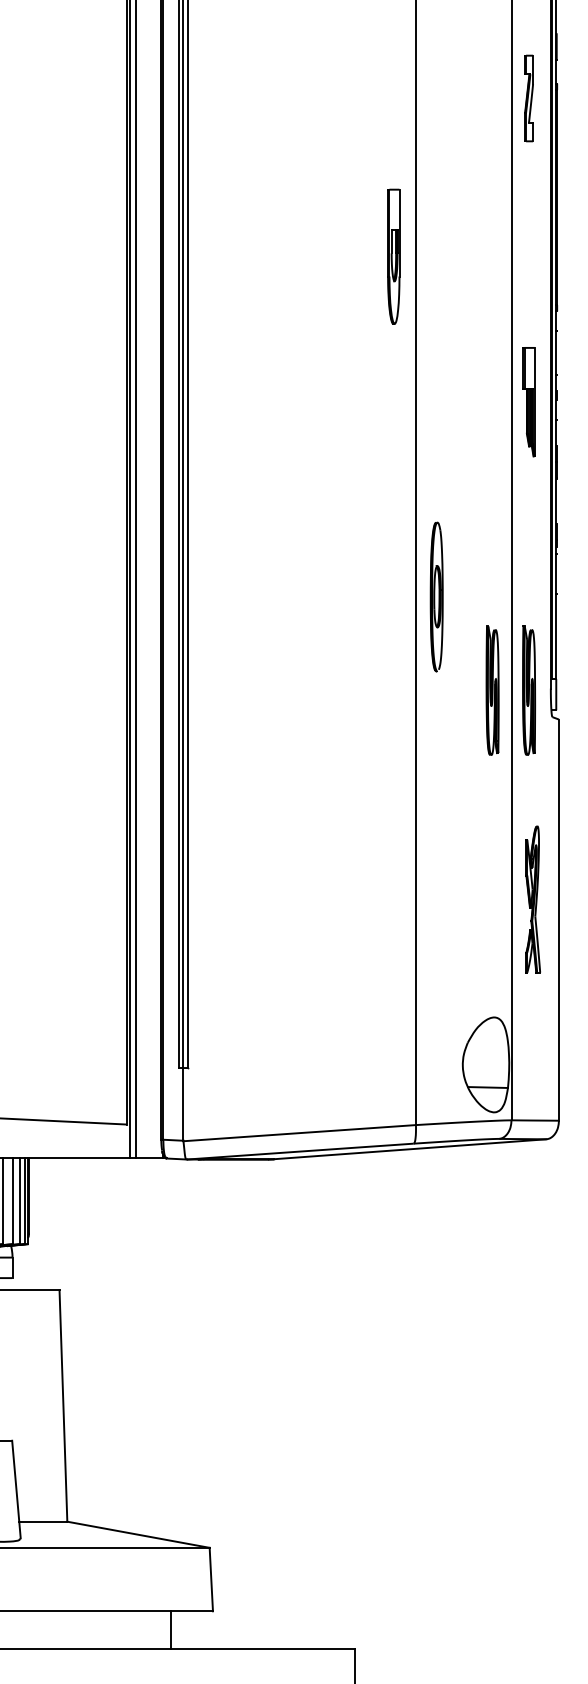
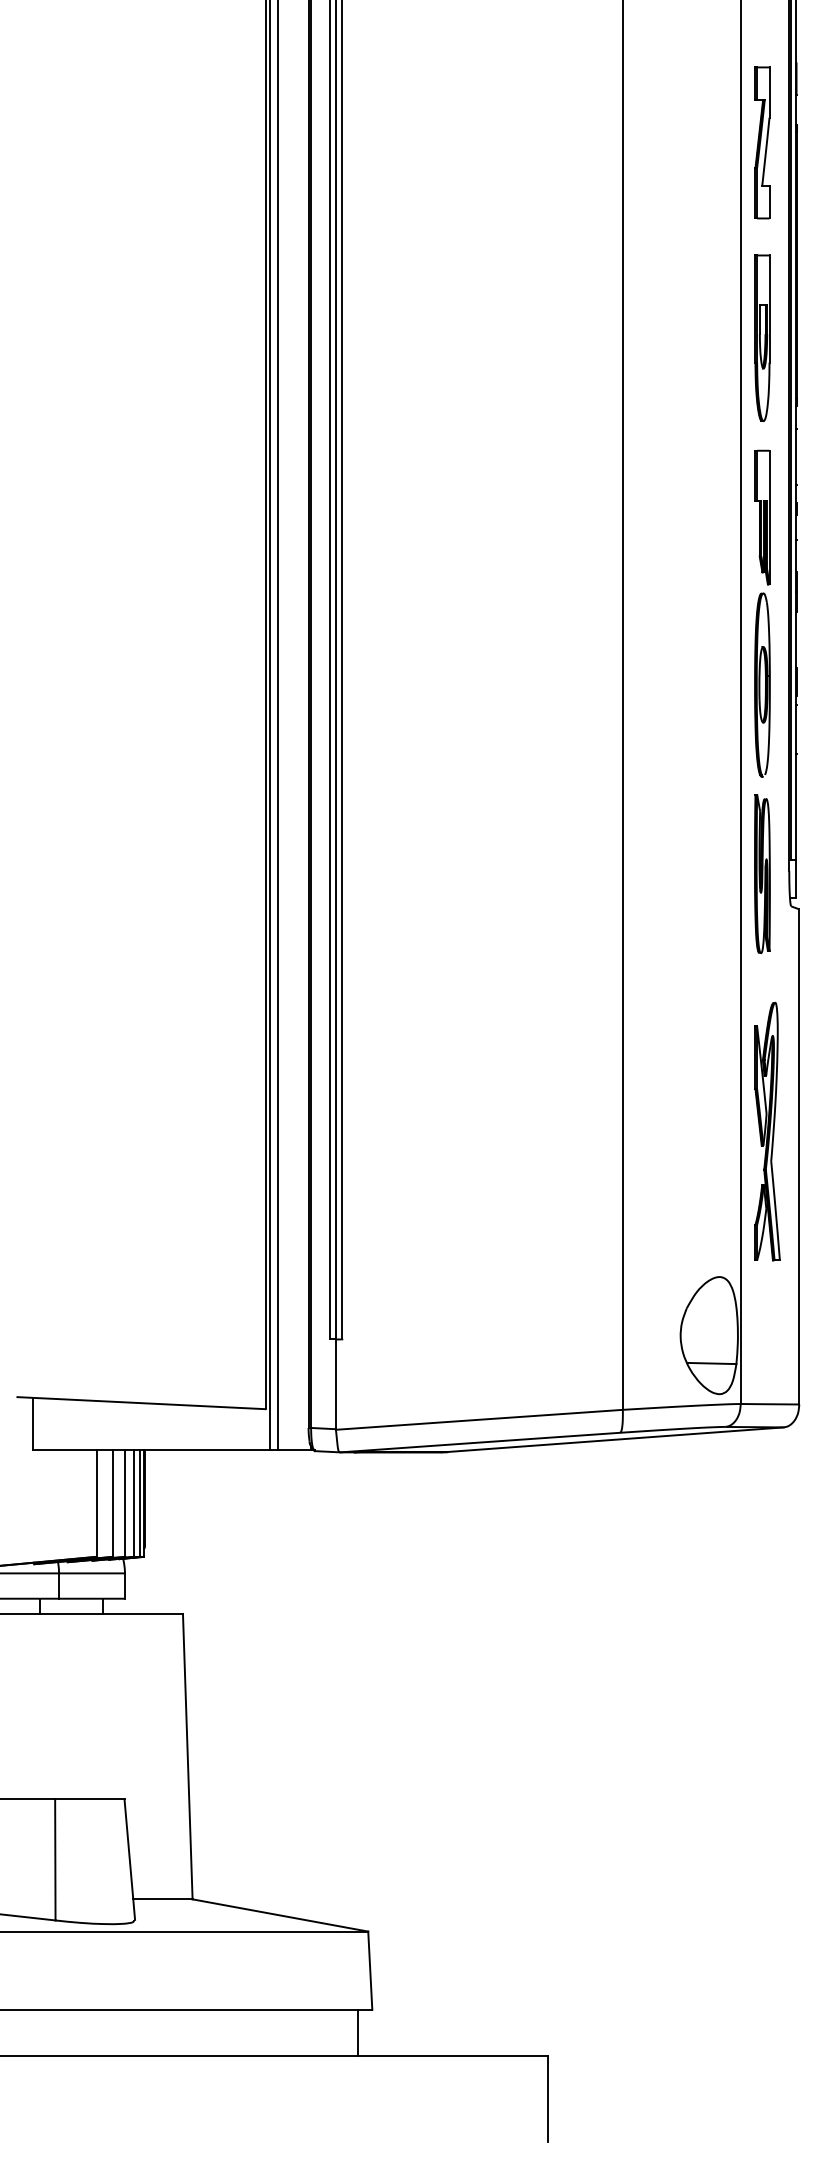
part: (529, 98) -> (762, 142), size x1.43
part: (393, 256) -> (762, 337), moved
part: (436, 596) -> (762, 684), moved
part: (492, 690) -> (717, 873), removed
part: (533, 899) -> (767, 1131), size x1.43
line: (170, 1629) -> (358, 2032), moved

